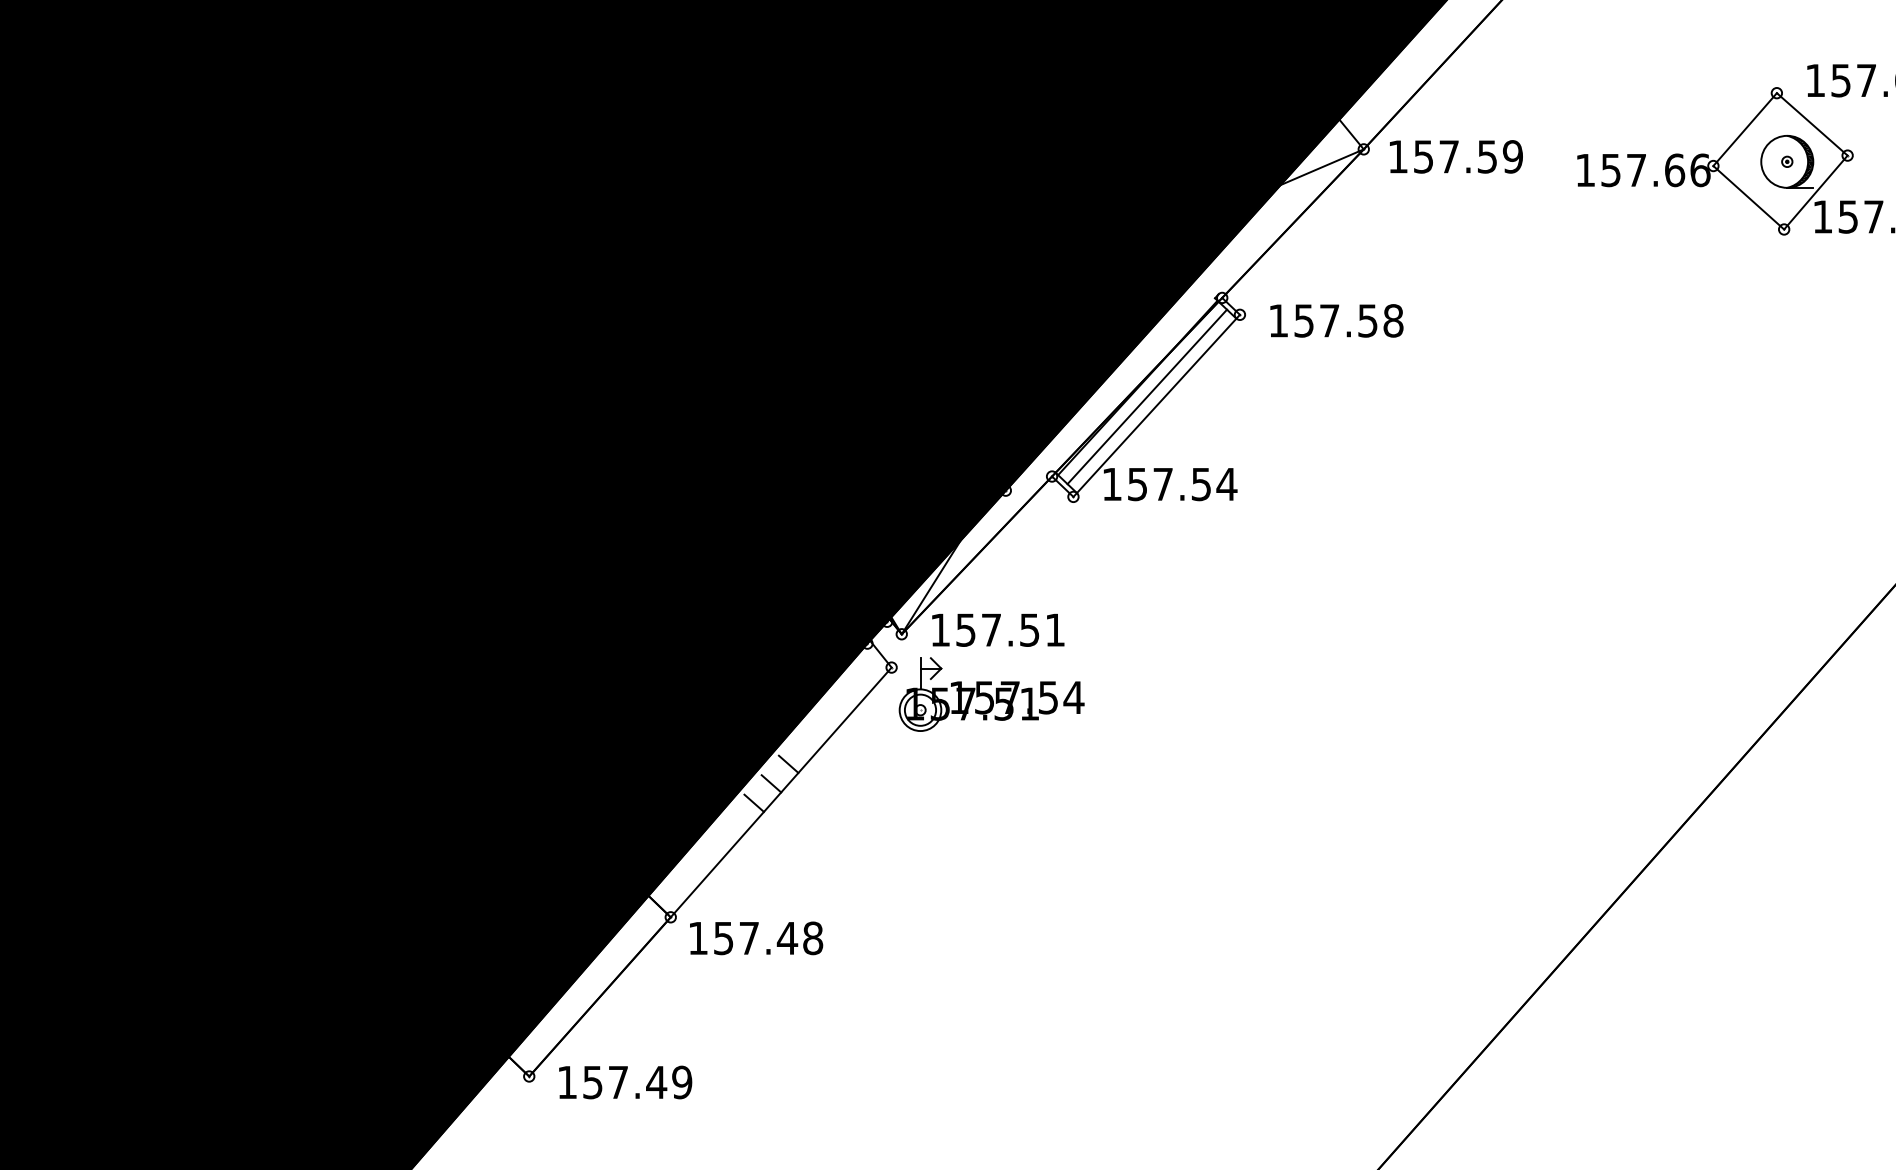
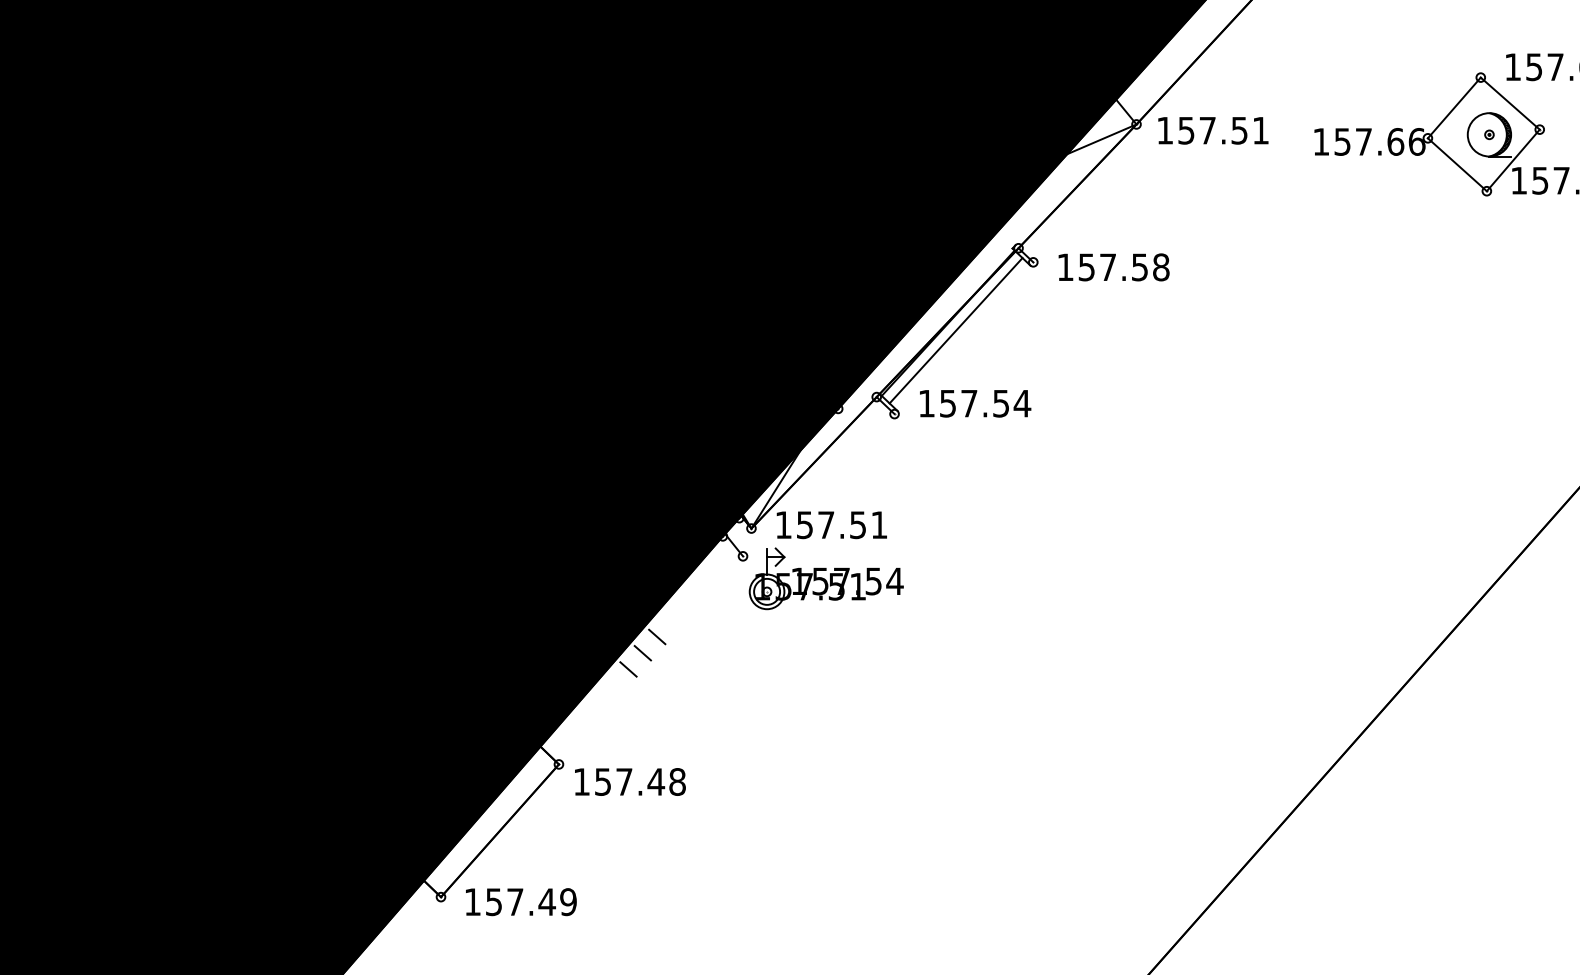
text: (1512, 156) -> (1260, 130), 157.59 -> 157.51
line: (1156, 406) -> (963, 338), removed
line: (780, 792) -> (650, 660), removed

